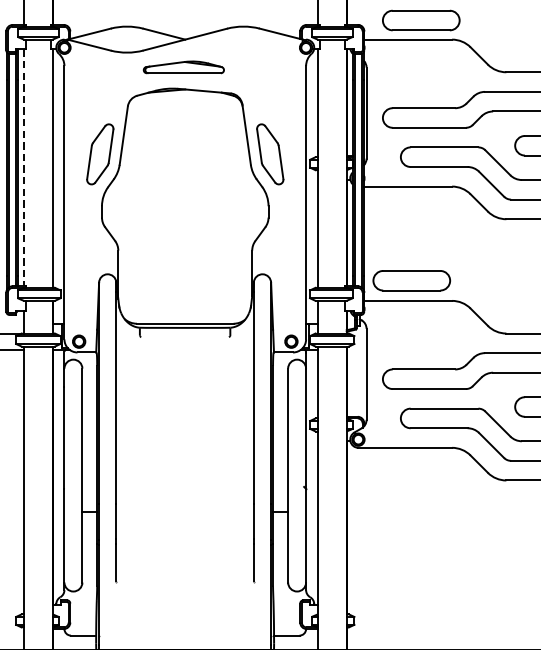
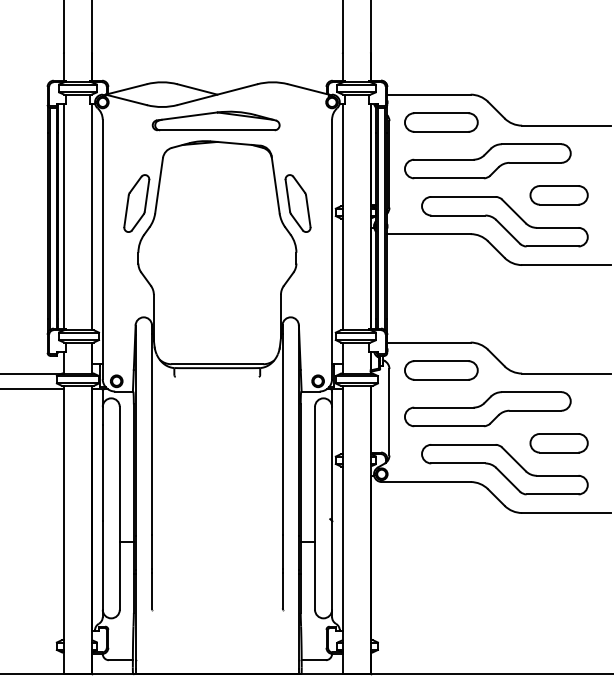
part: (421, 20) -> (441, 122), moved
part: (183, 66) -> (215, 120), size x1.67
line: (24, 168) -> (64, 216), dashed -> solid
part: (411, 280) -> (441, 370), moved

